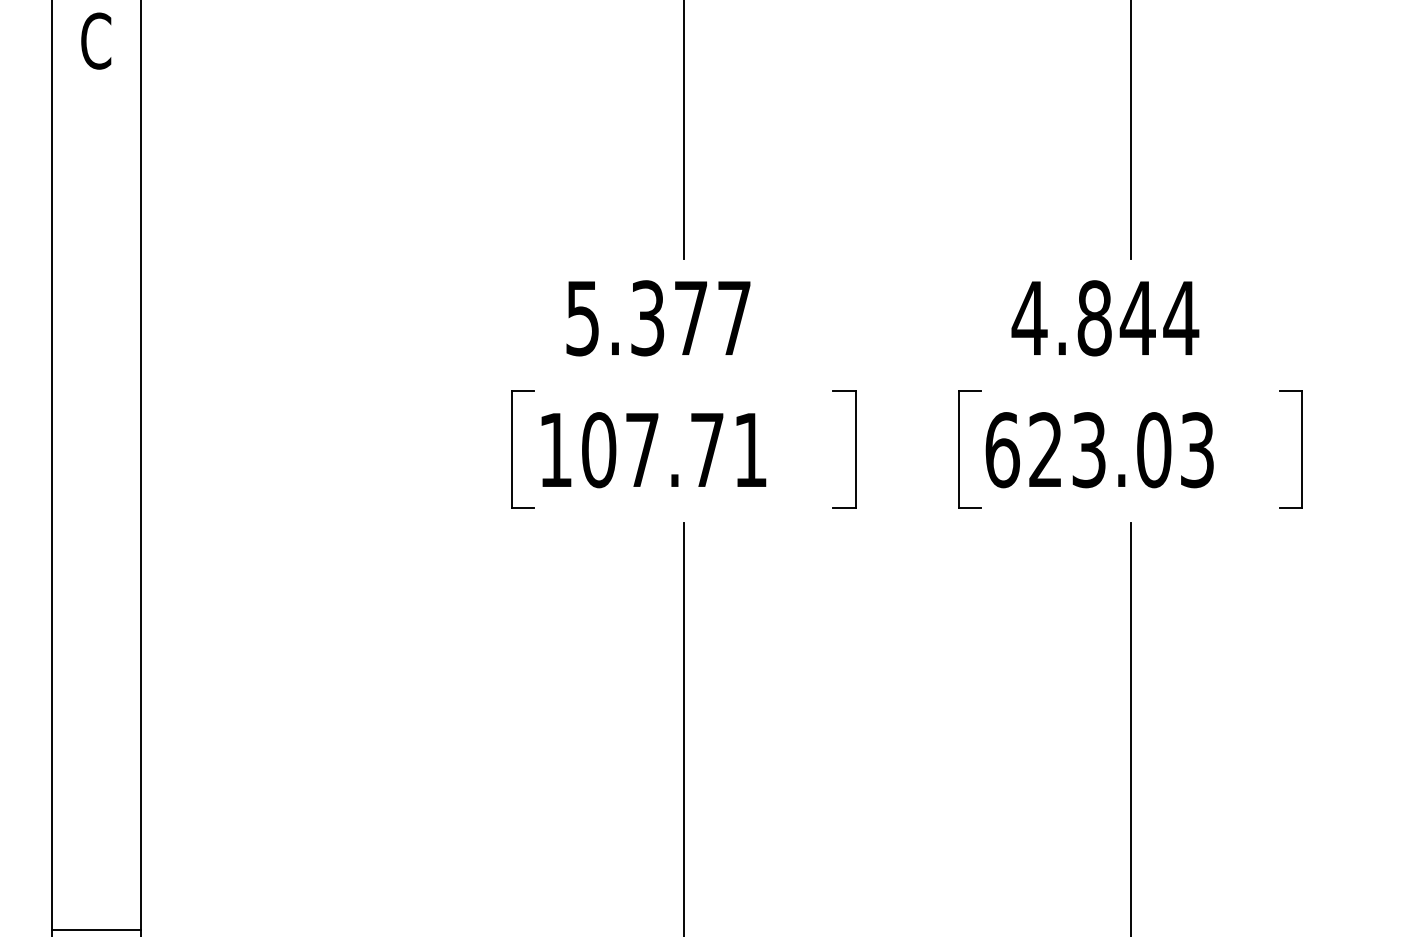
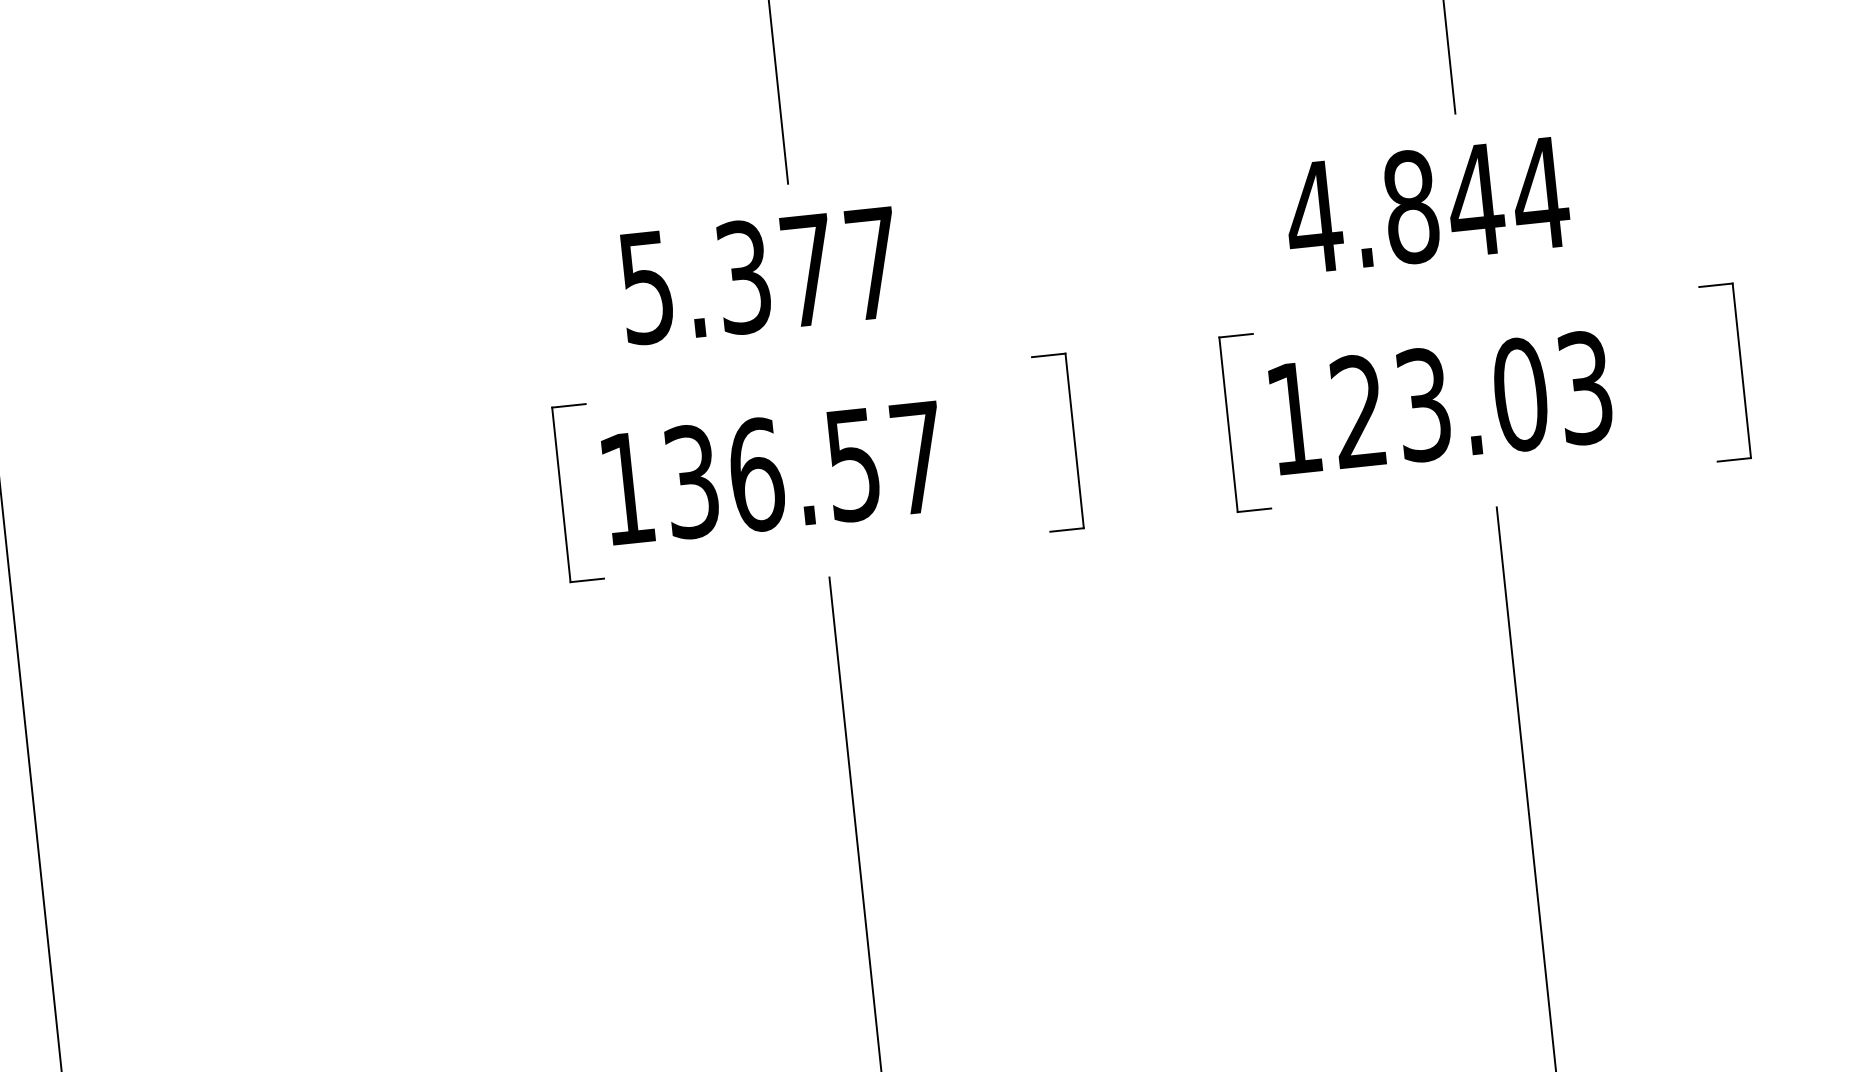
text: (674, 450) -> (804, 470), 107.71 -> 136.57
text: (1002, 450) -> (1294, 419), 623.03 -> 123.03

